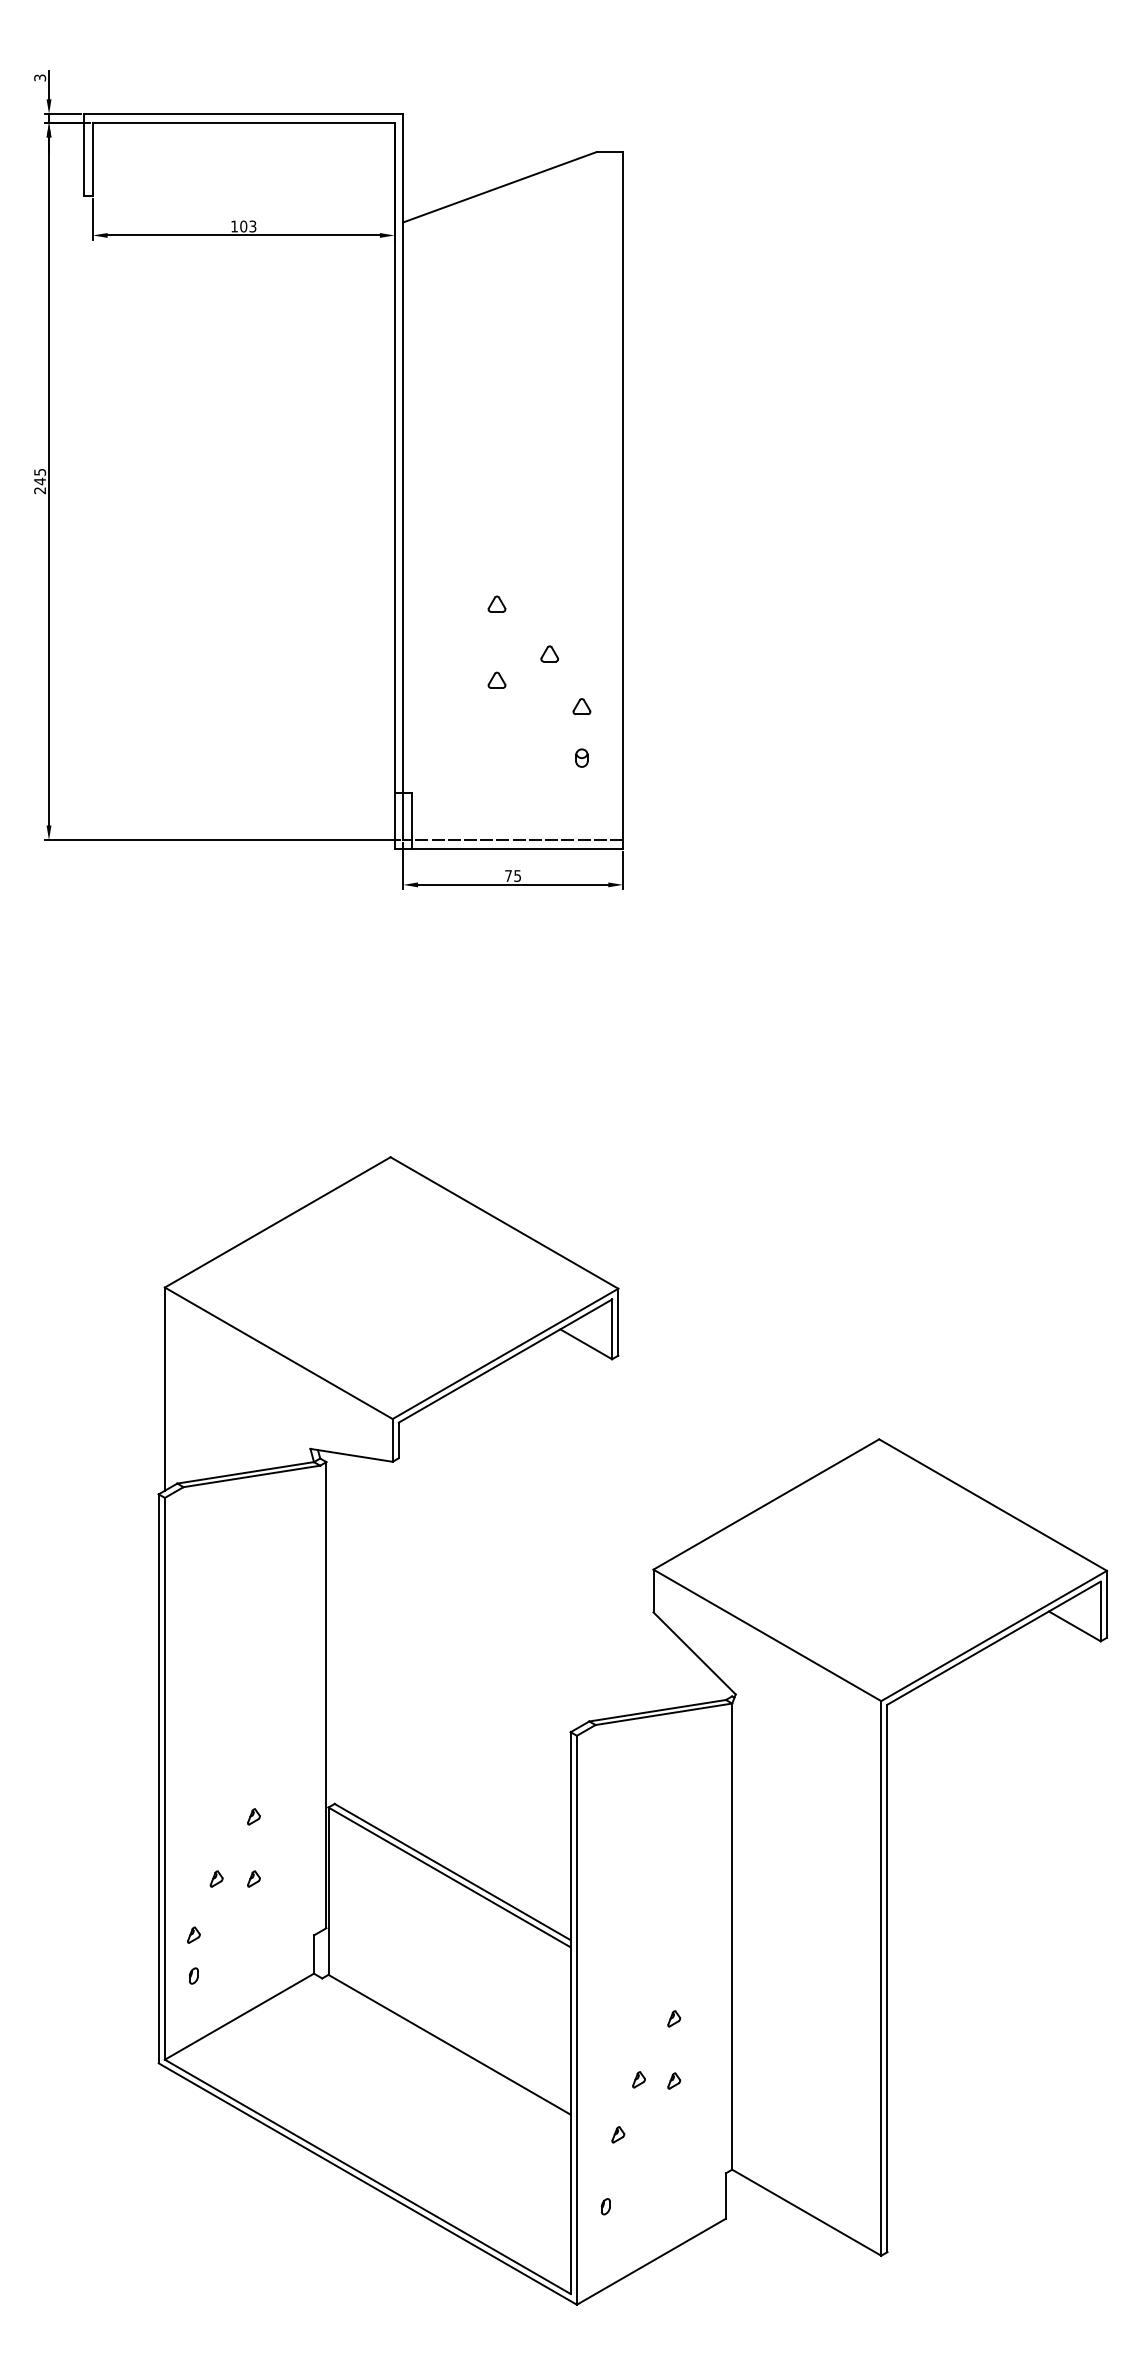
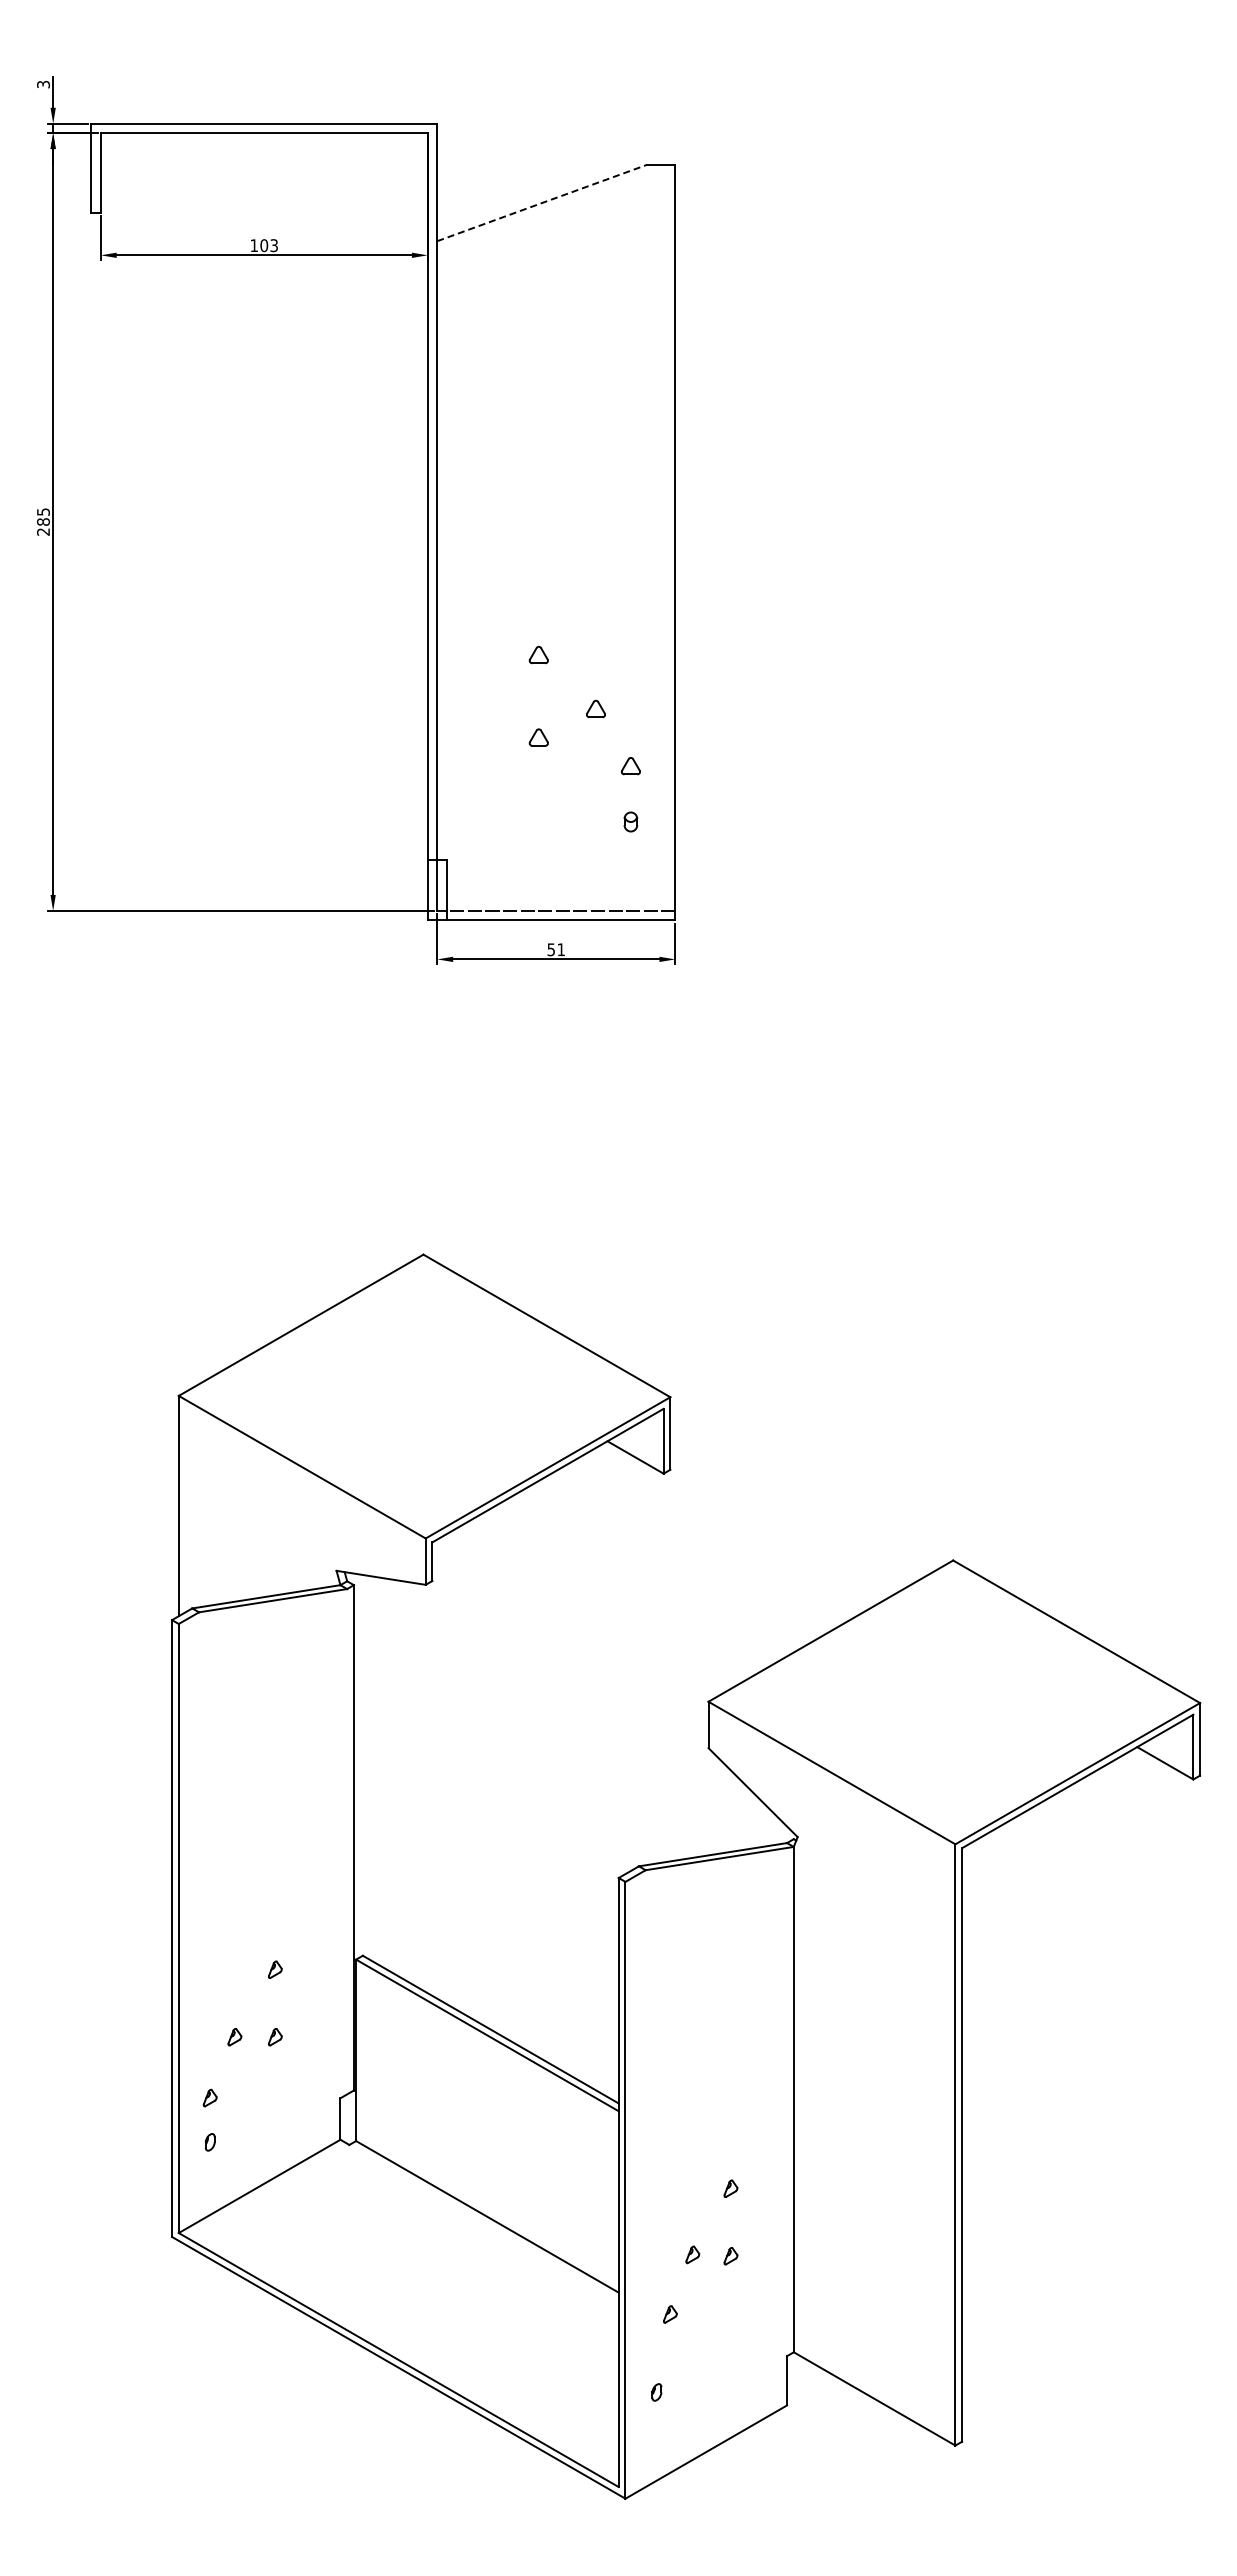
line: (500, 186) -> (542, 202), solid -> dashed
text: (40, 481) -> (43, 522), 245 -> 285
text: (512, 875) -> (555, 949), 75 -> 51

